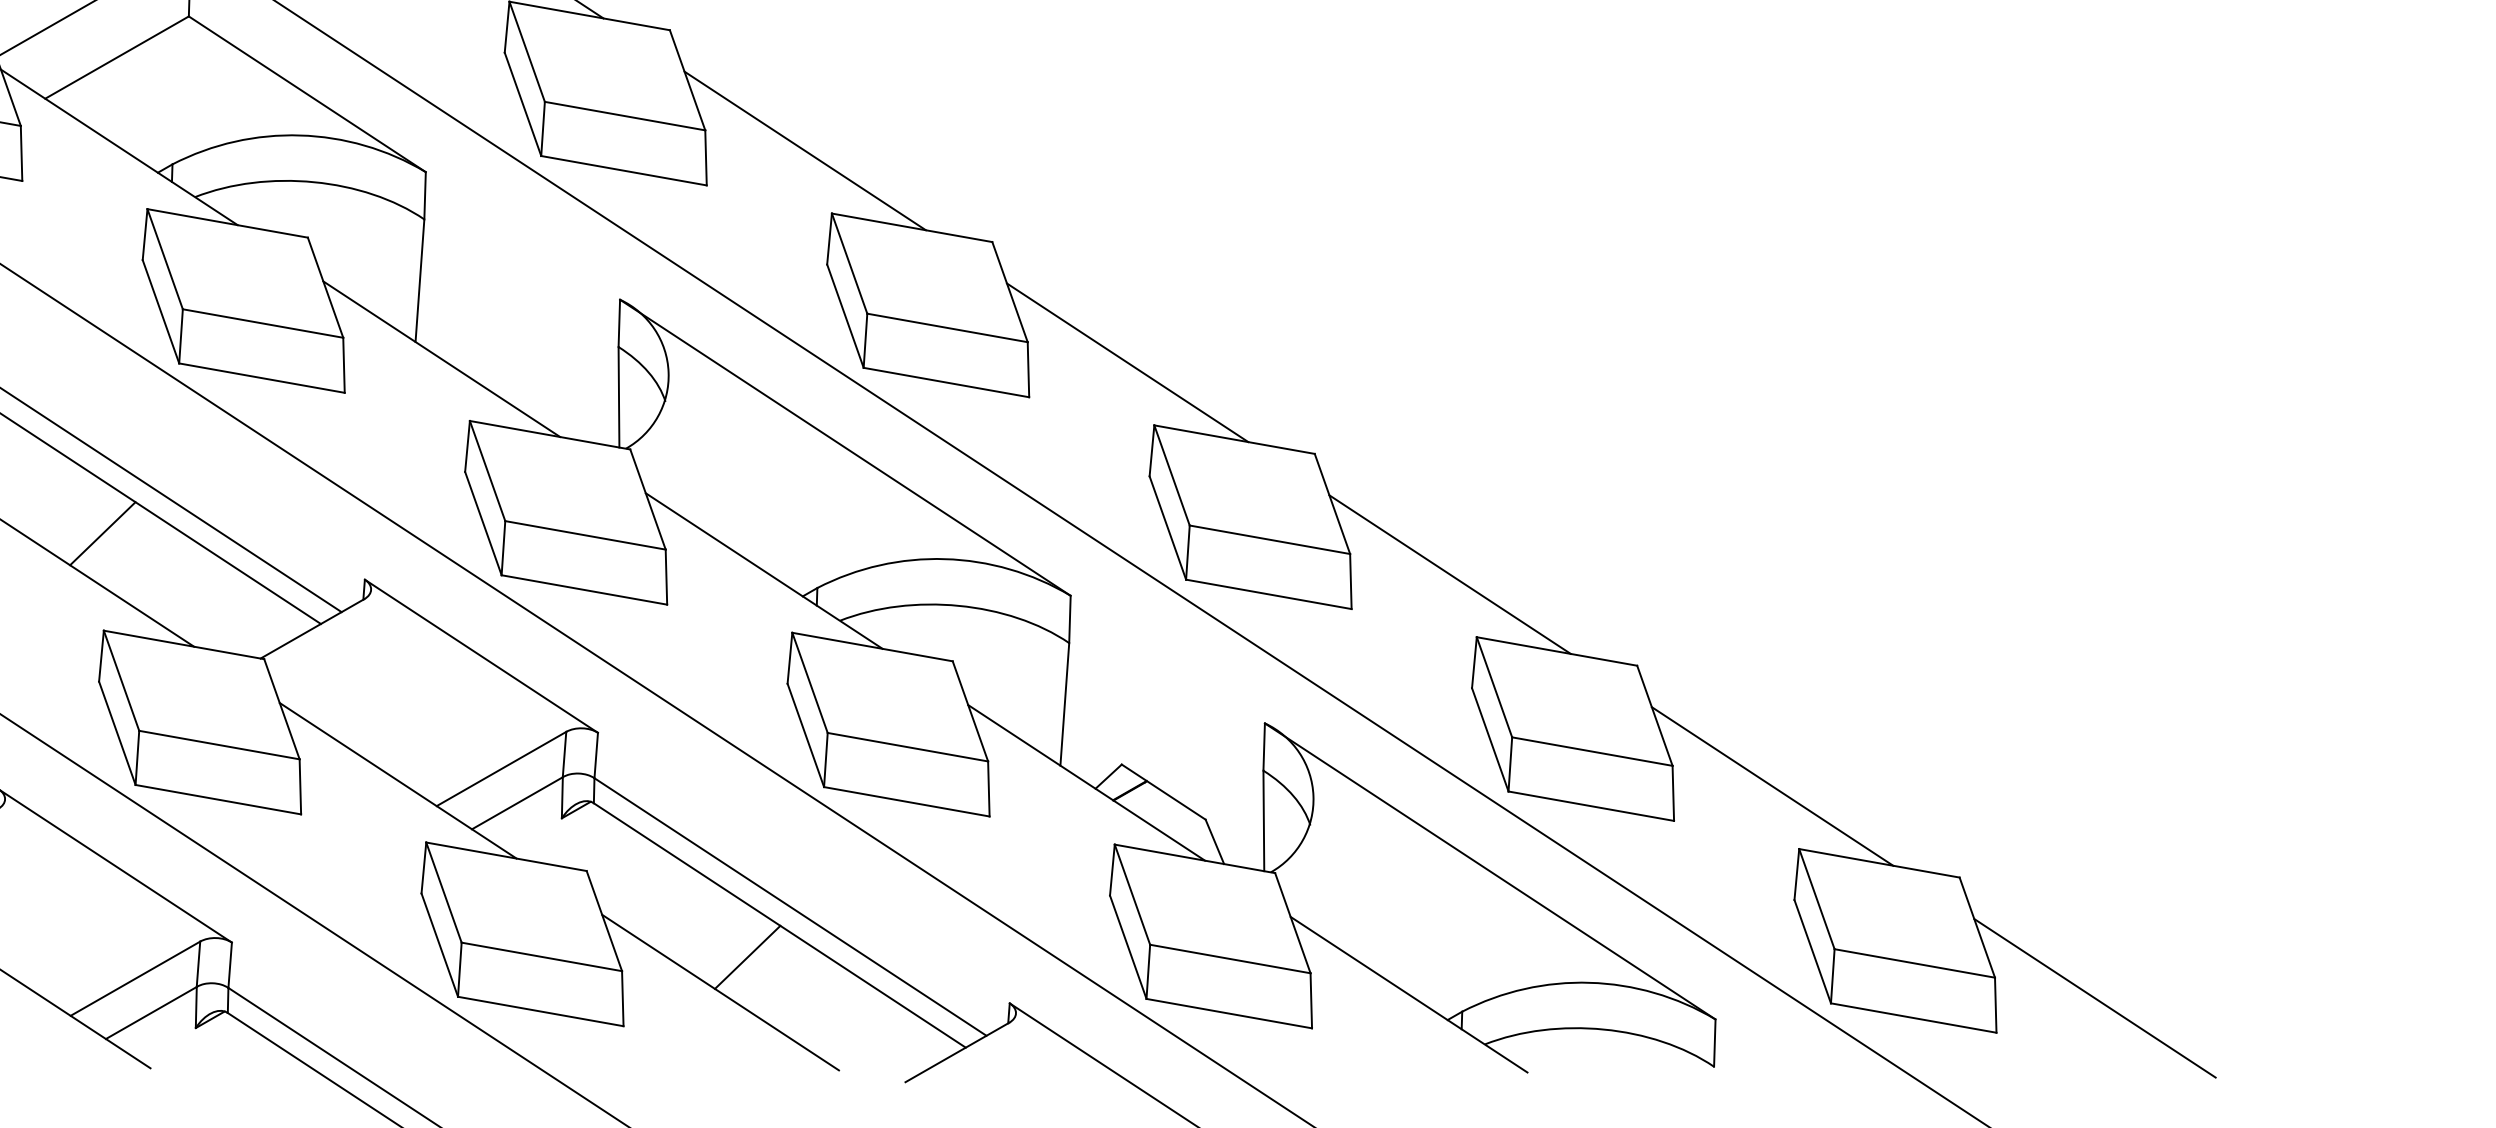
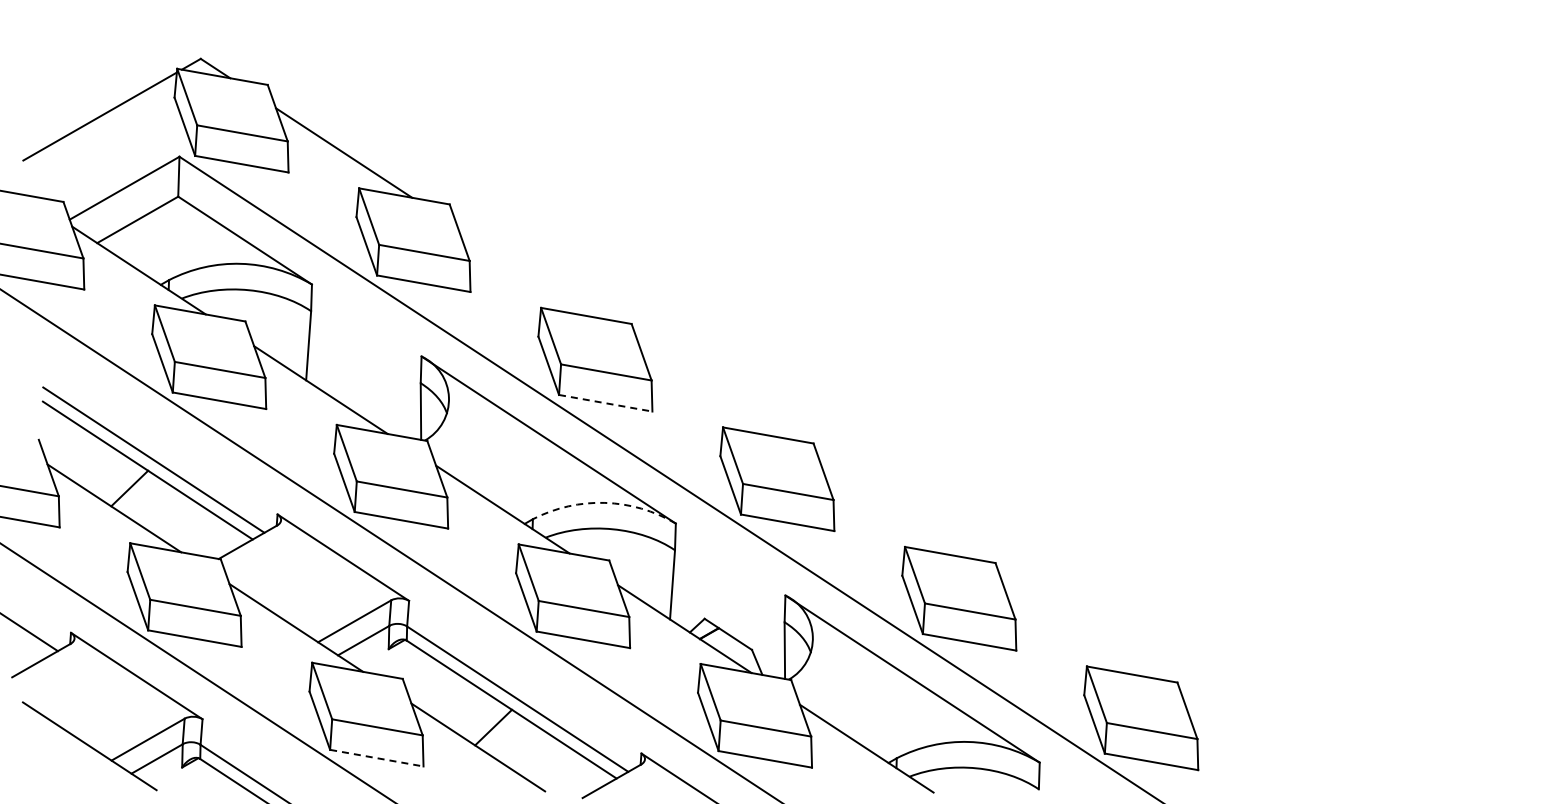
line: (804, 150) -> (525, 272), removed
line: (1126, 361) -> (707, 391), removed
line: (947, 382) -> (606, 403), solid -> dashed
arc: (944, 558) -> (604, 502), solid -> dashed
line: (1449, 574) -> (889, 511), removed
line: (1771, 785) -> (1071, 630), removed
line: (2094, 997) -> (1253, 750), removed
line: (541, 1012) -> (377, 758), solid -> dashed

